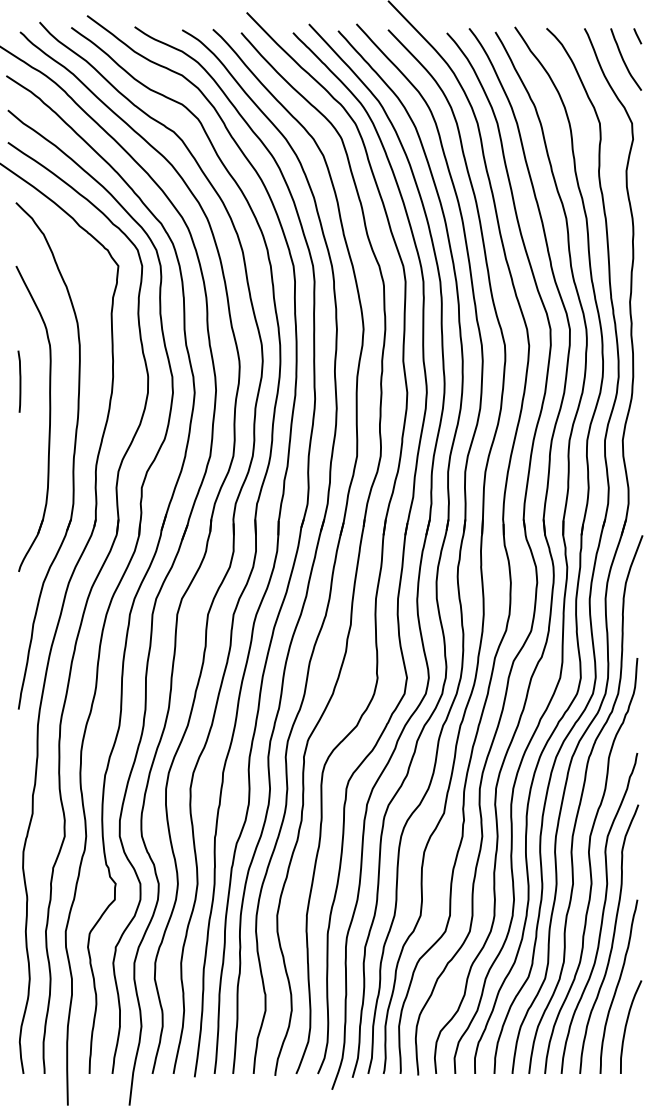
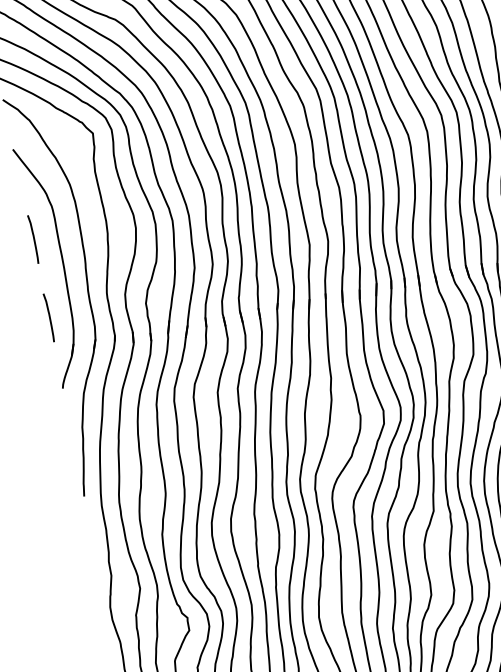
curve: (19, 481) -> (49, 317), added

